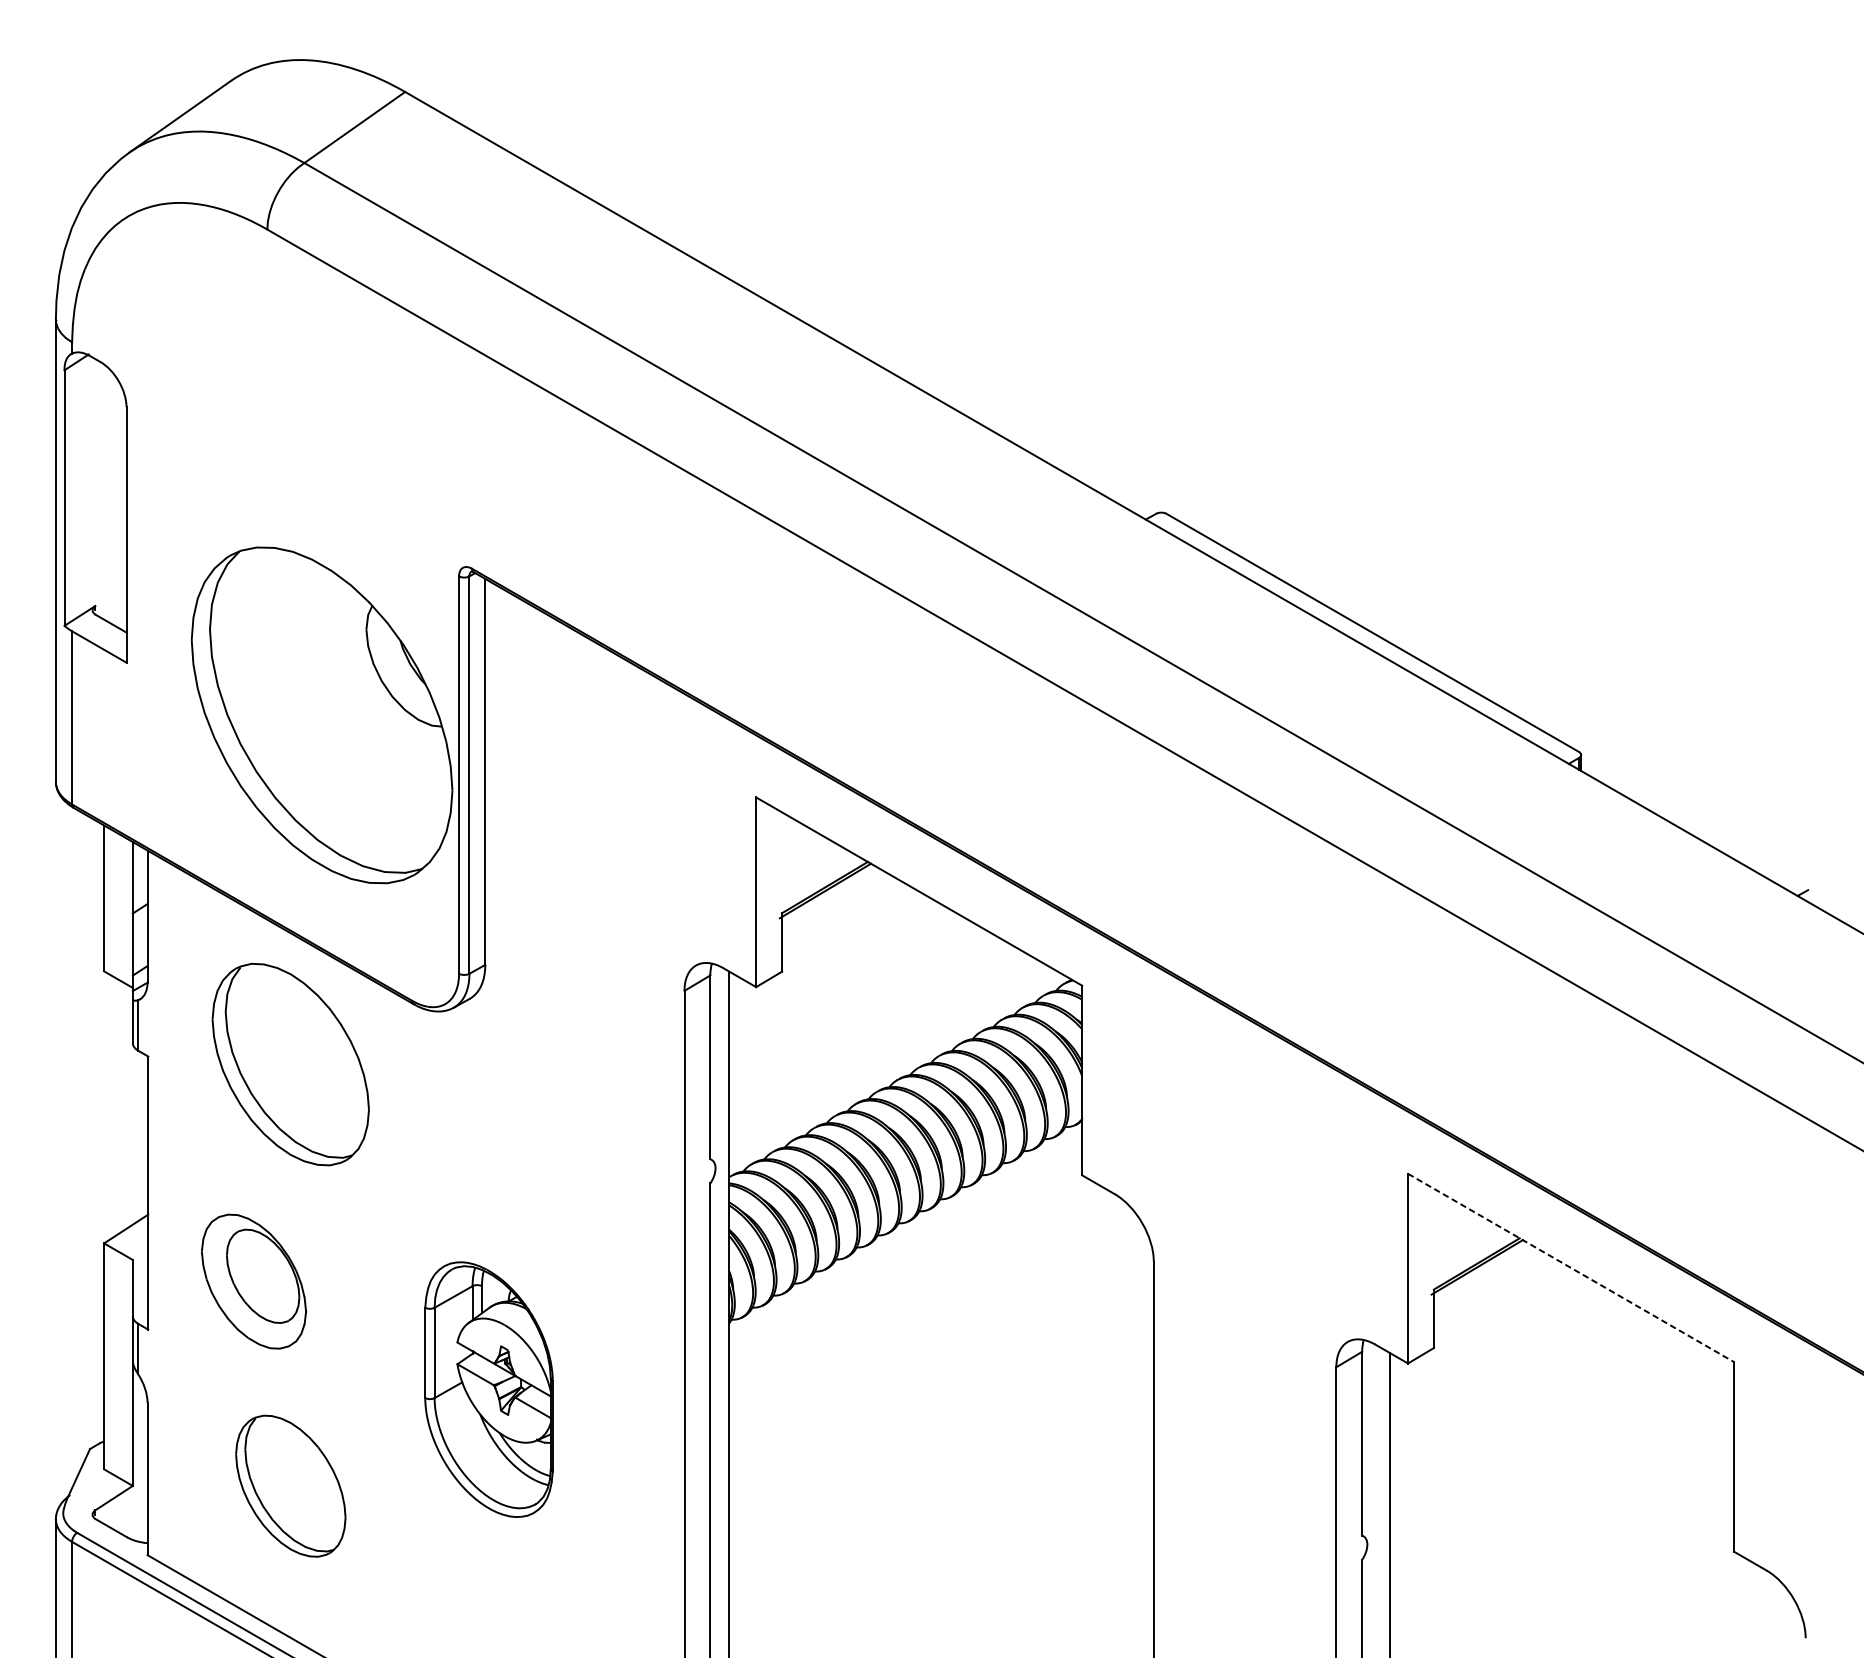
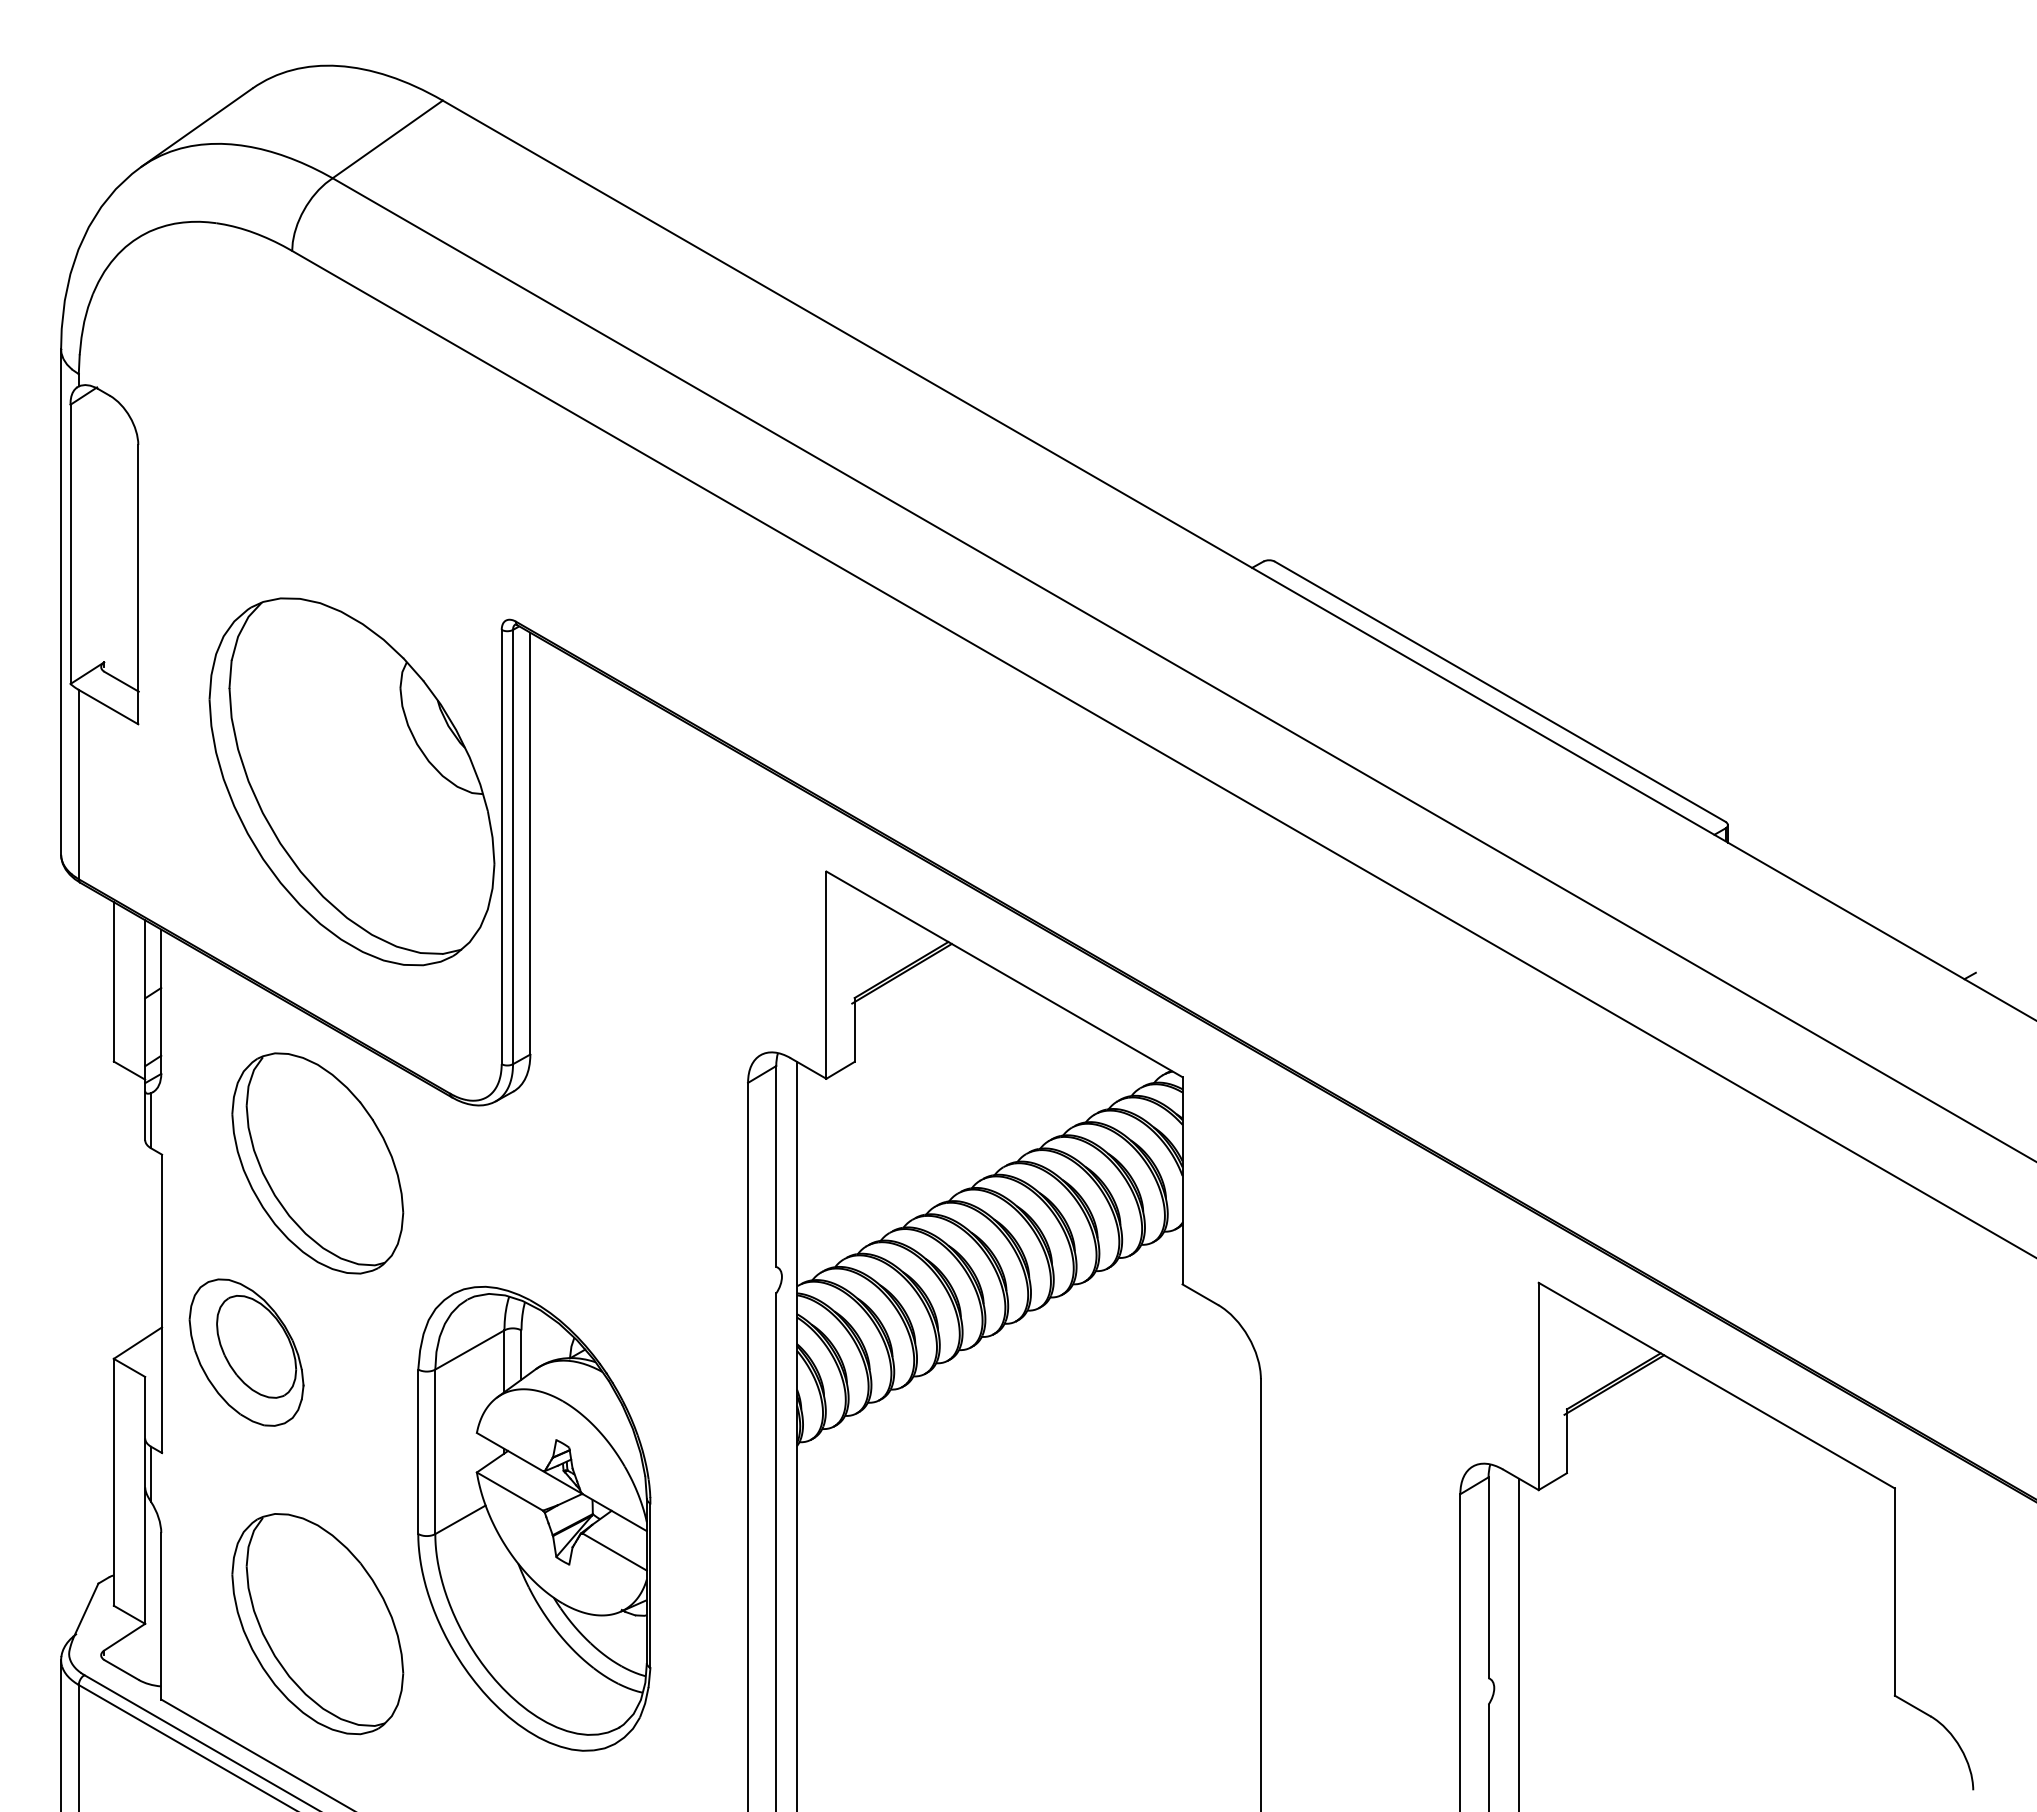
line: (1570, 1267) -> (1716, 1385), dashed -> solid
part: (253, 1281) -> (246, 1352), moved
part: (489, 1389) -> (534, 1518), size x1.67
part: (290, 1486) -> (317, 1624), size x1.43

